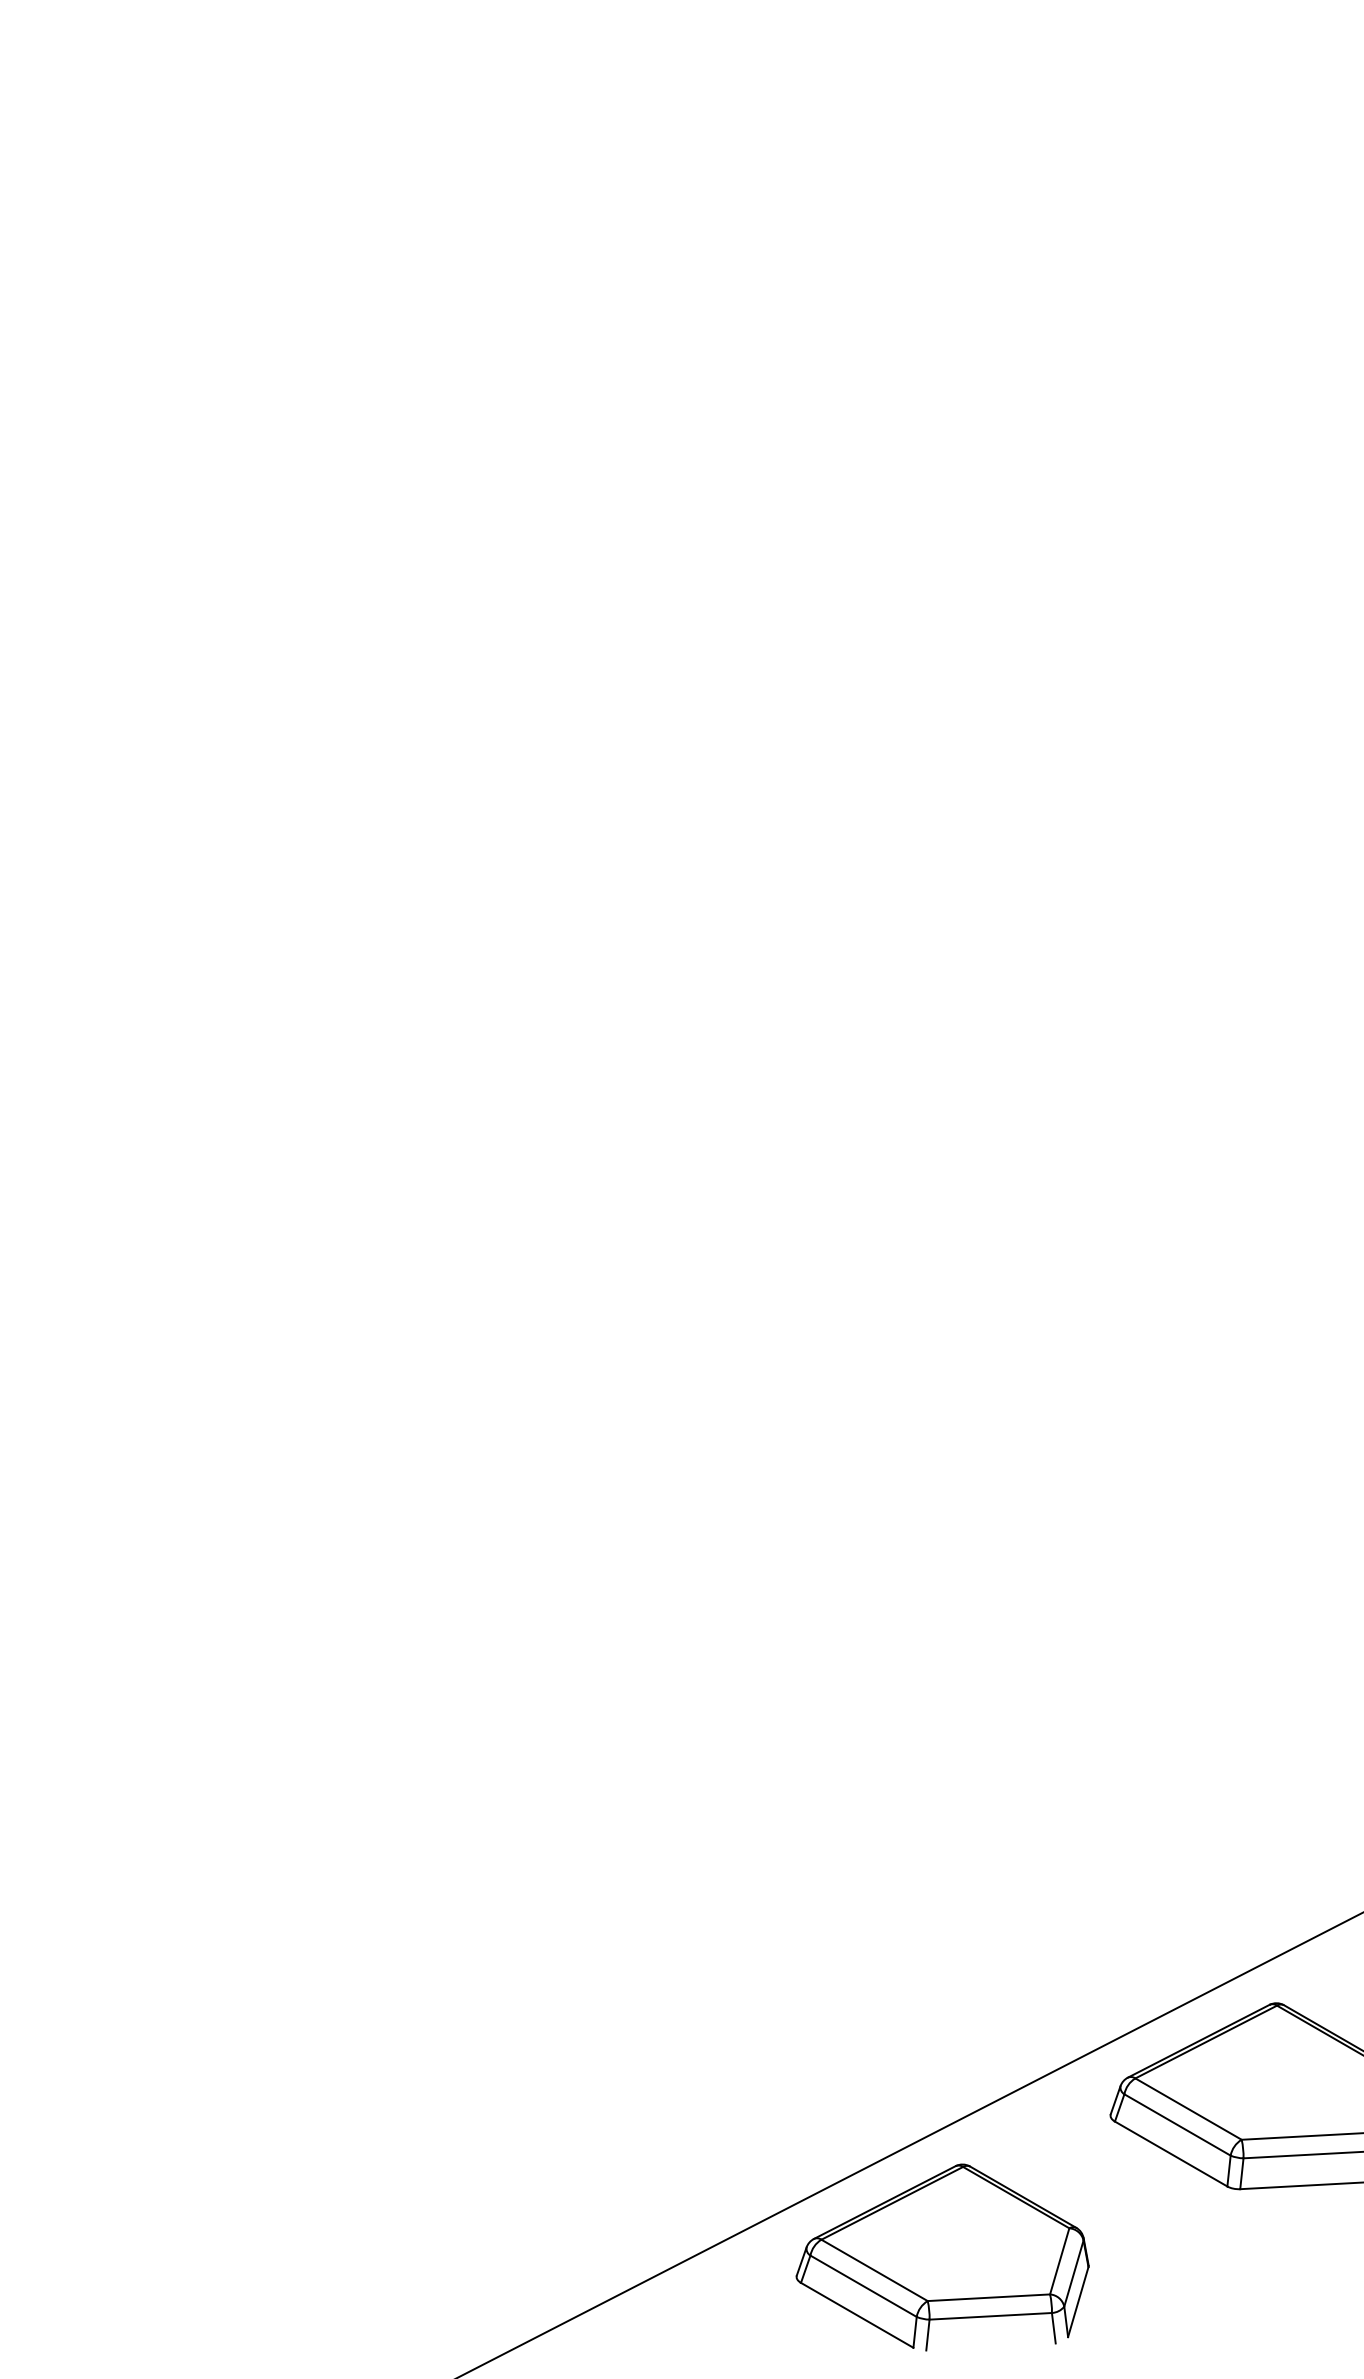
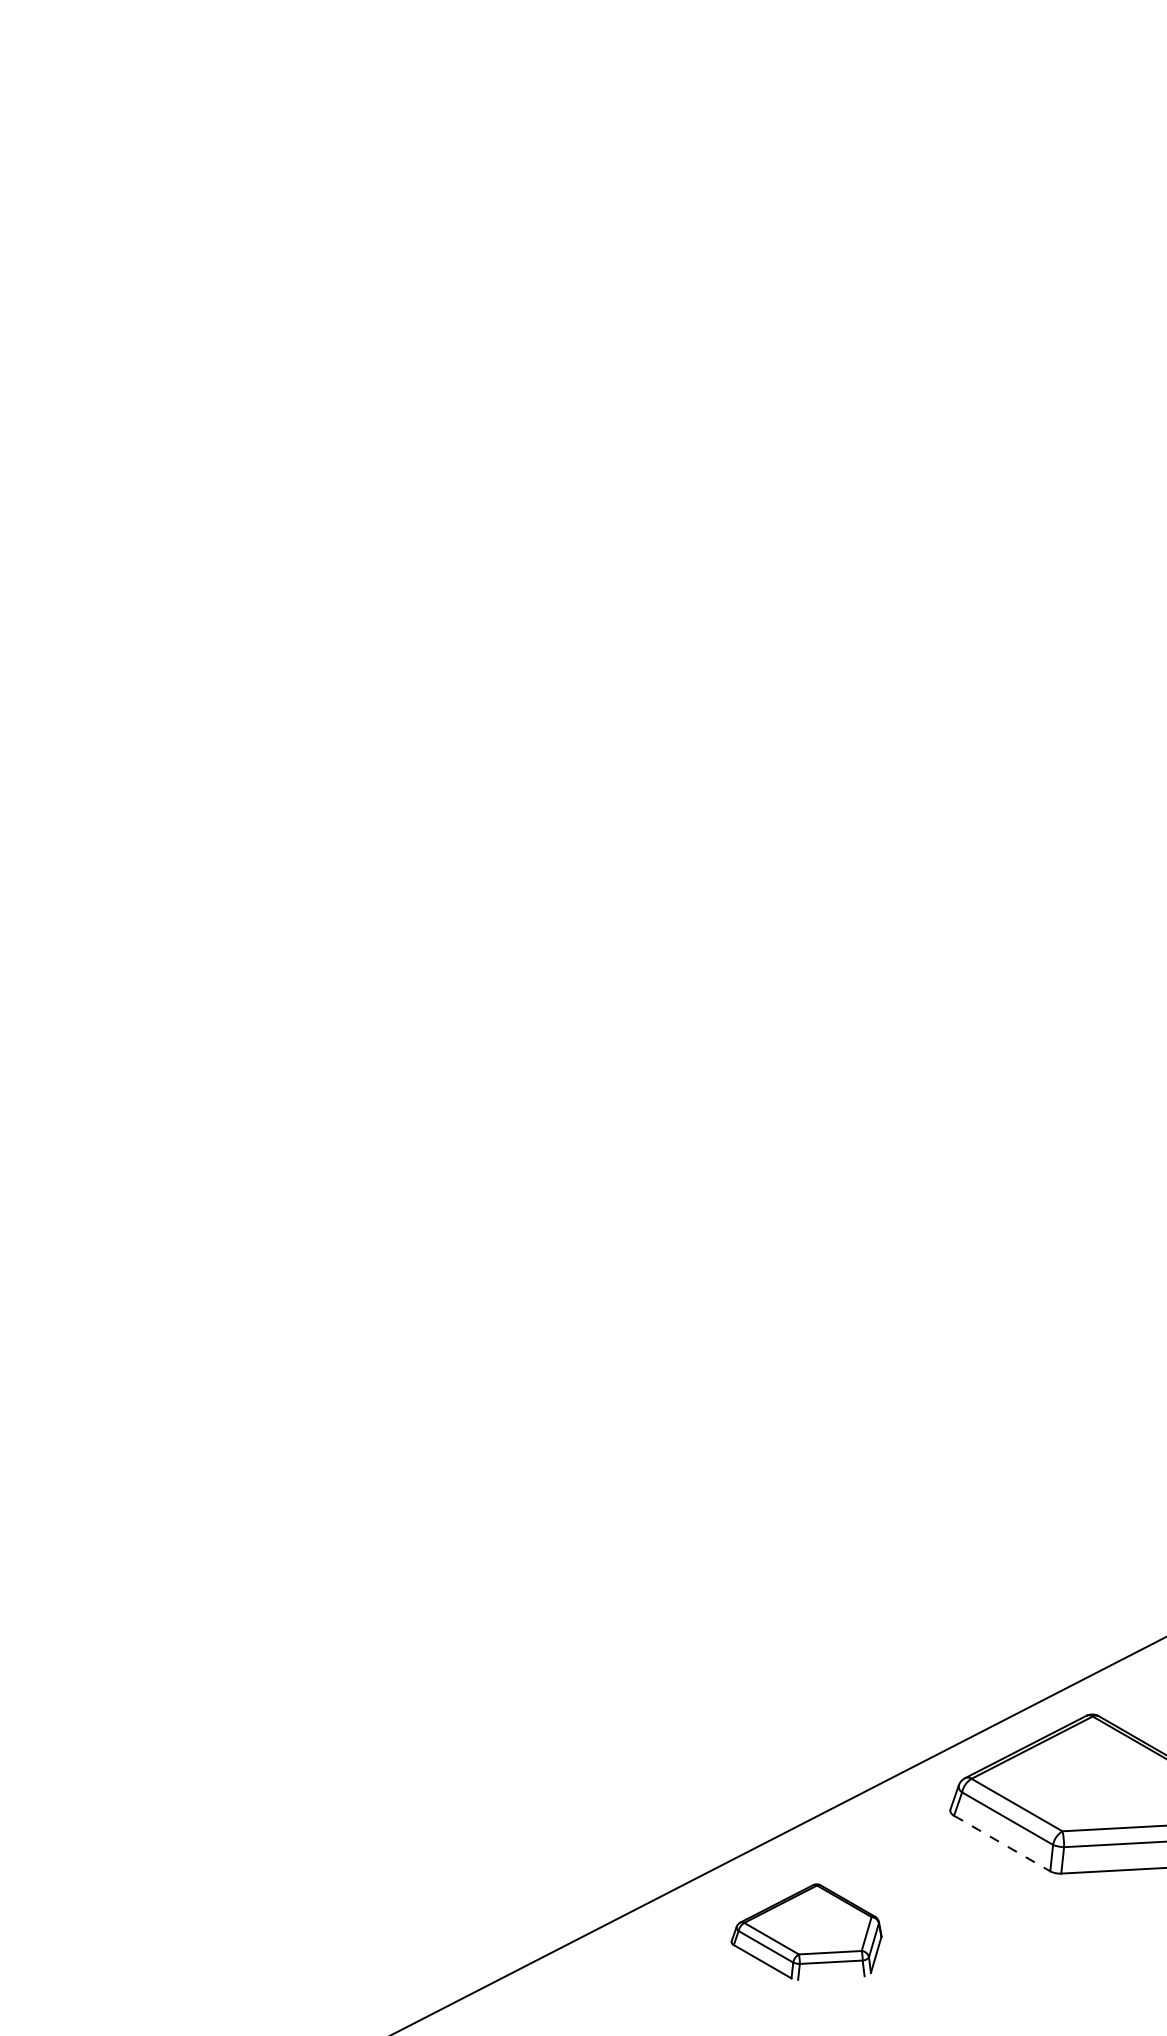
line: (1171, 2154) -> (1002, 1843), solid -> dashed
part: (942, 2256) -> (806, 1931), size x0.6

